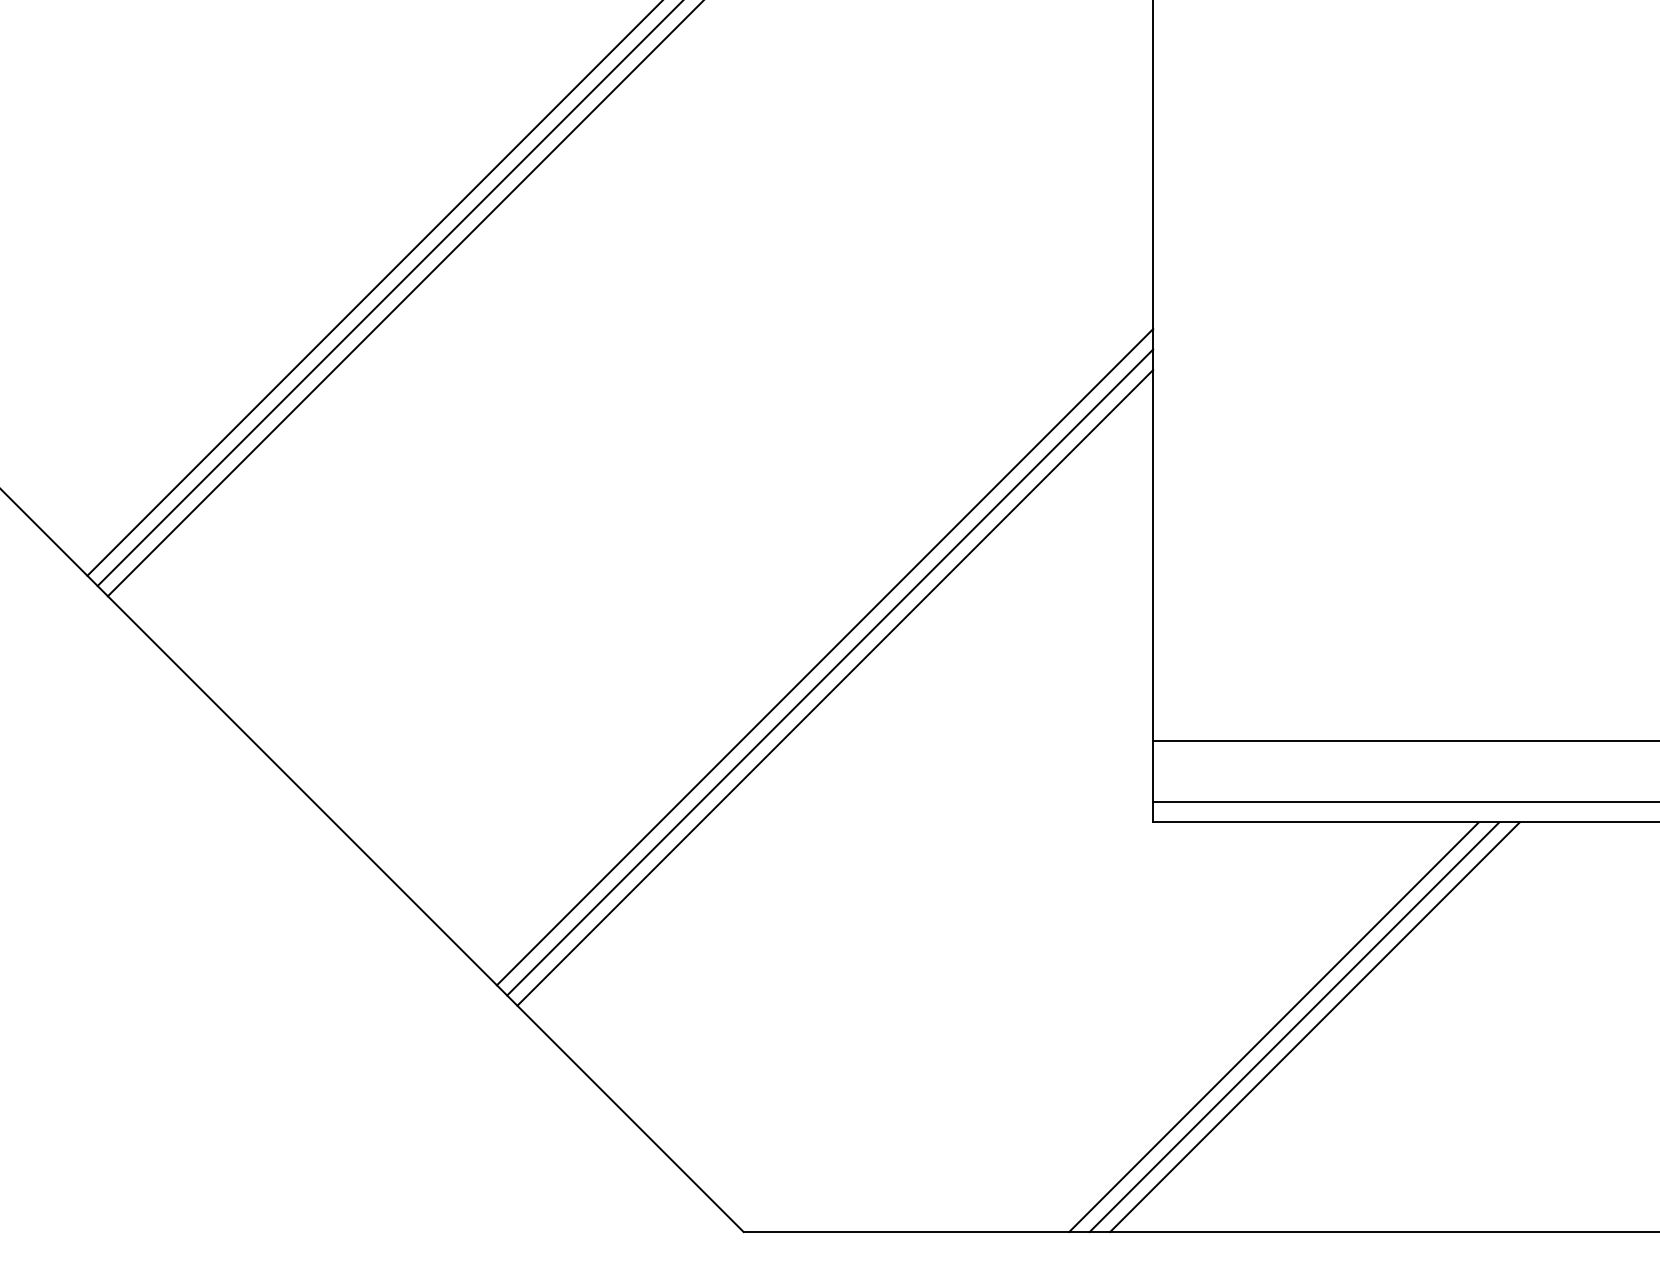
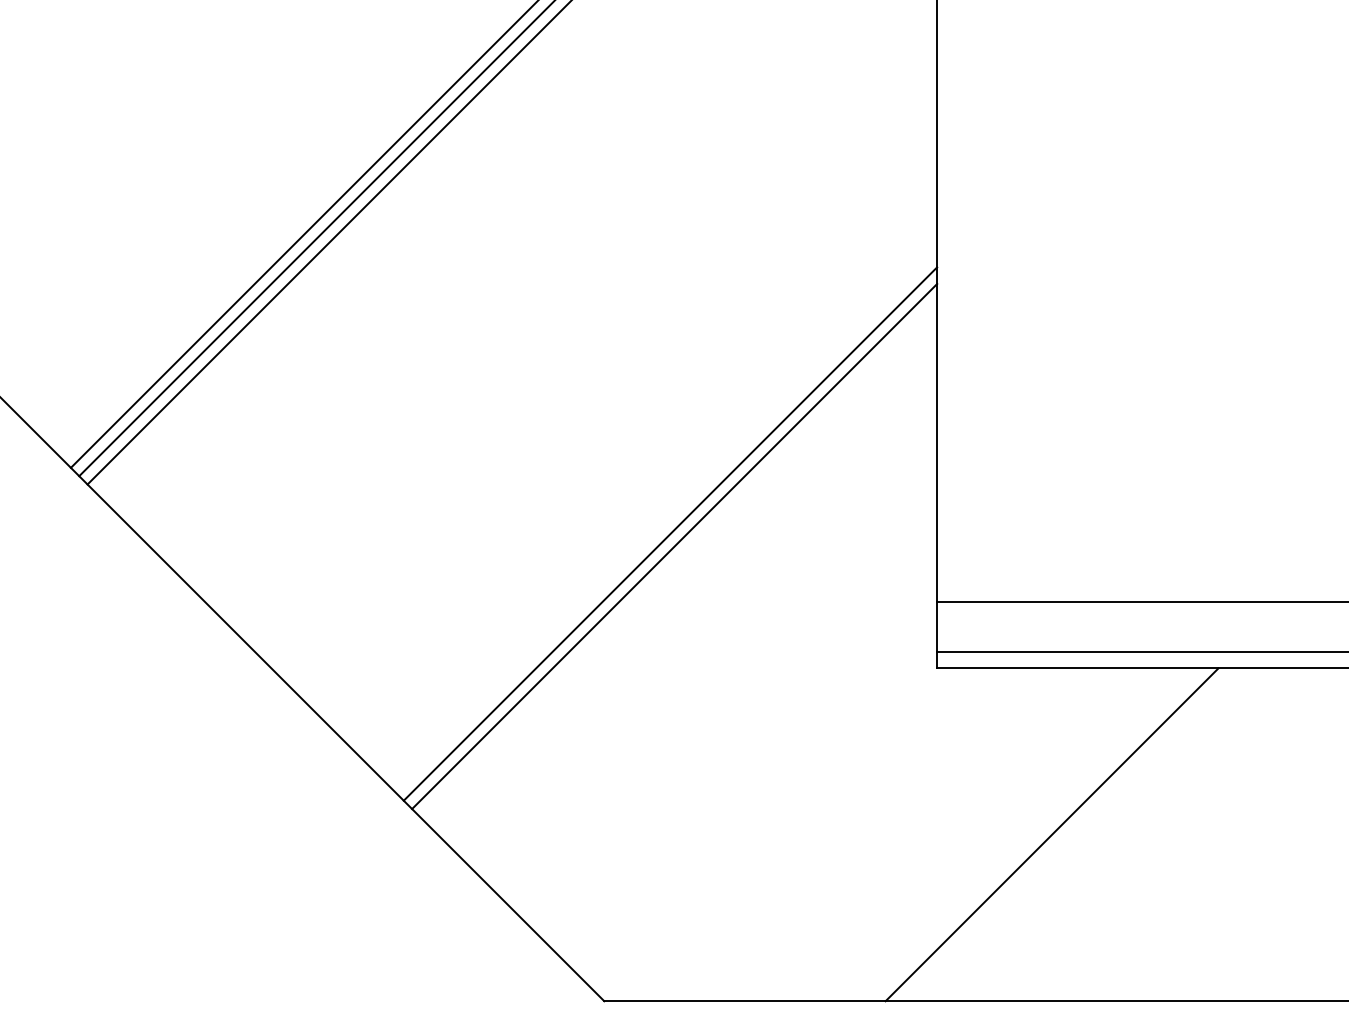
line: (834, 687) -> (678, 558), removed
line: (1272, 1026) -> (1034, 834), removed
line: (1314, 1026) -> (1068, 834), removed

